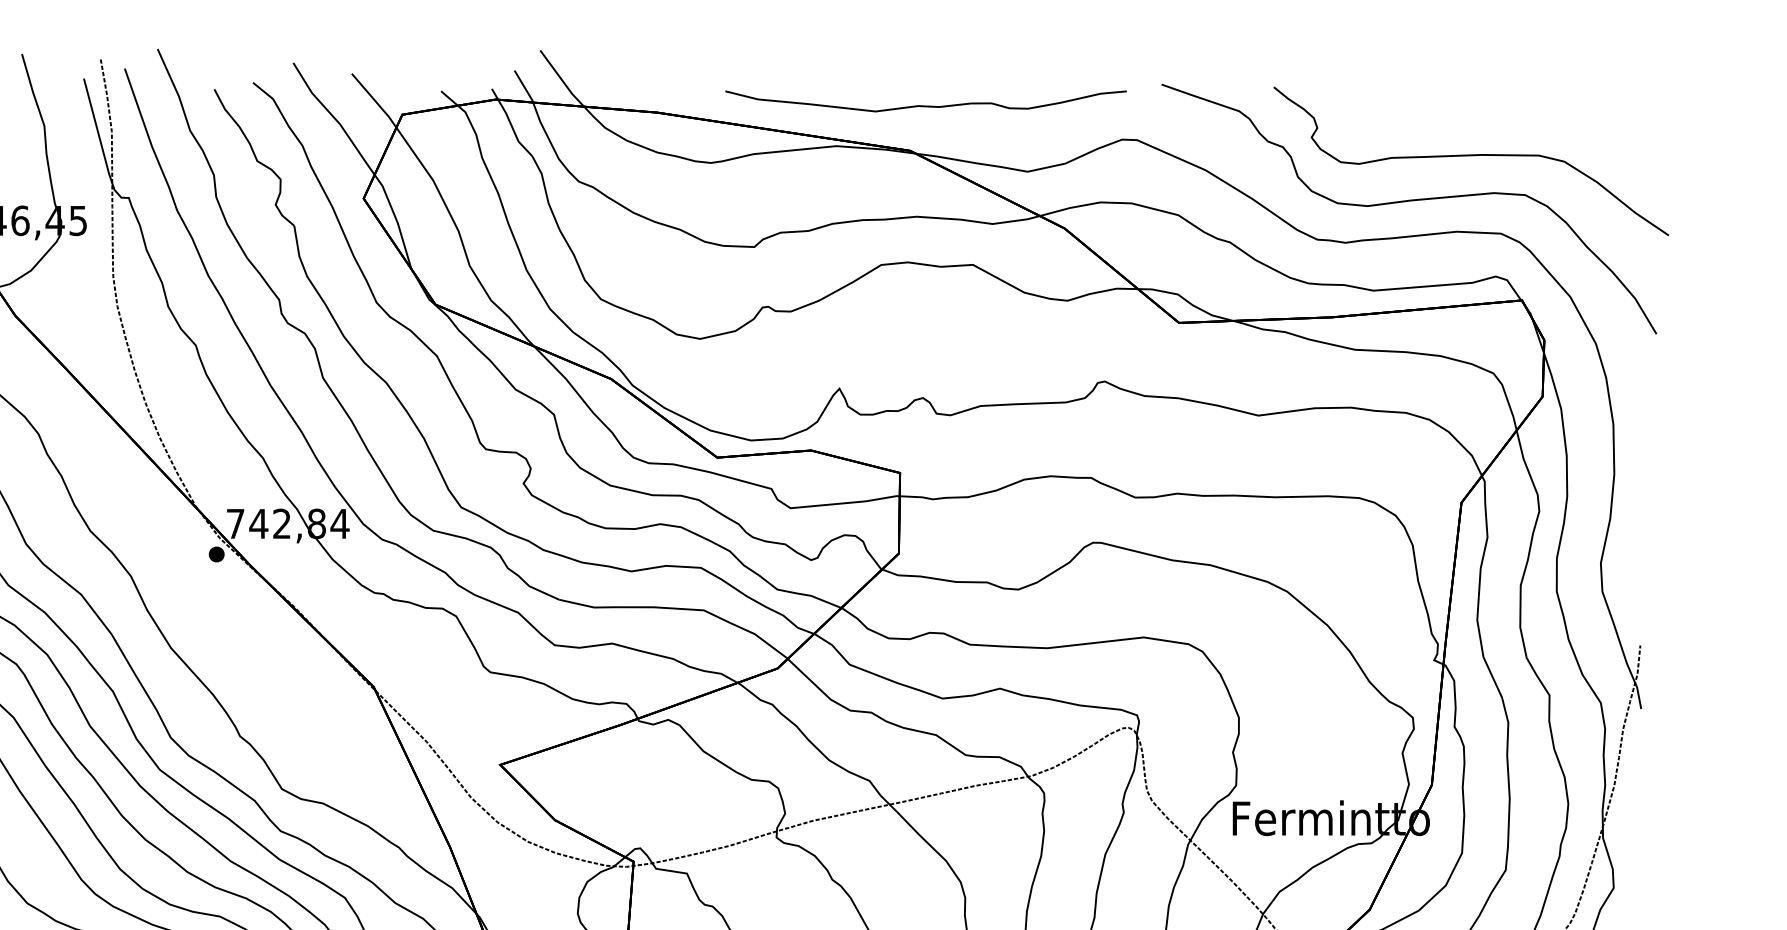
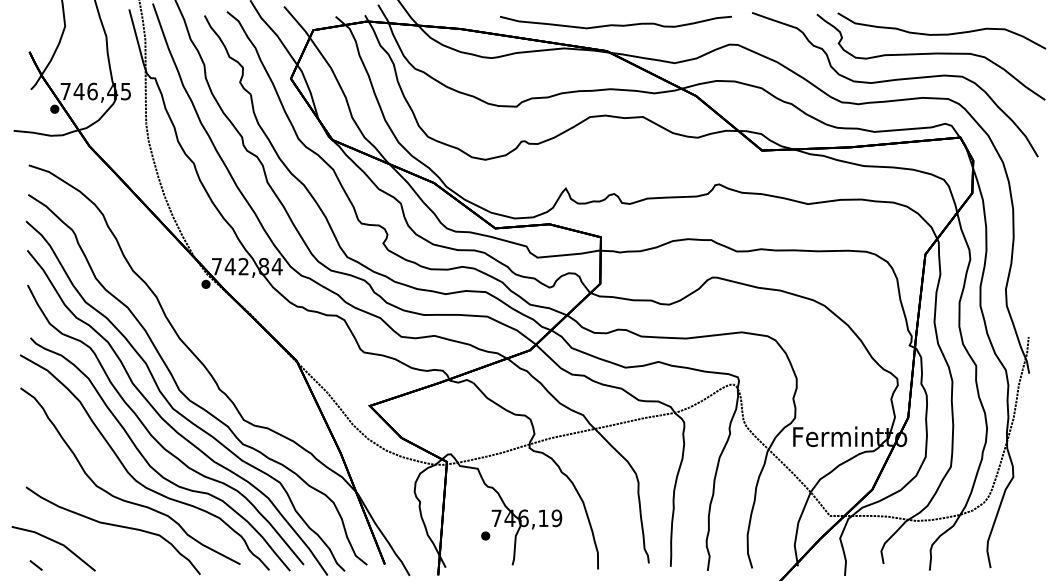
part: (1489, 115) -> (941, 30), added

